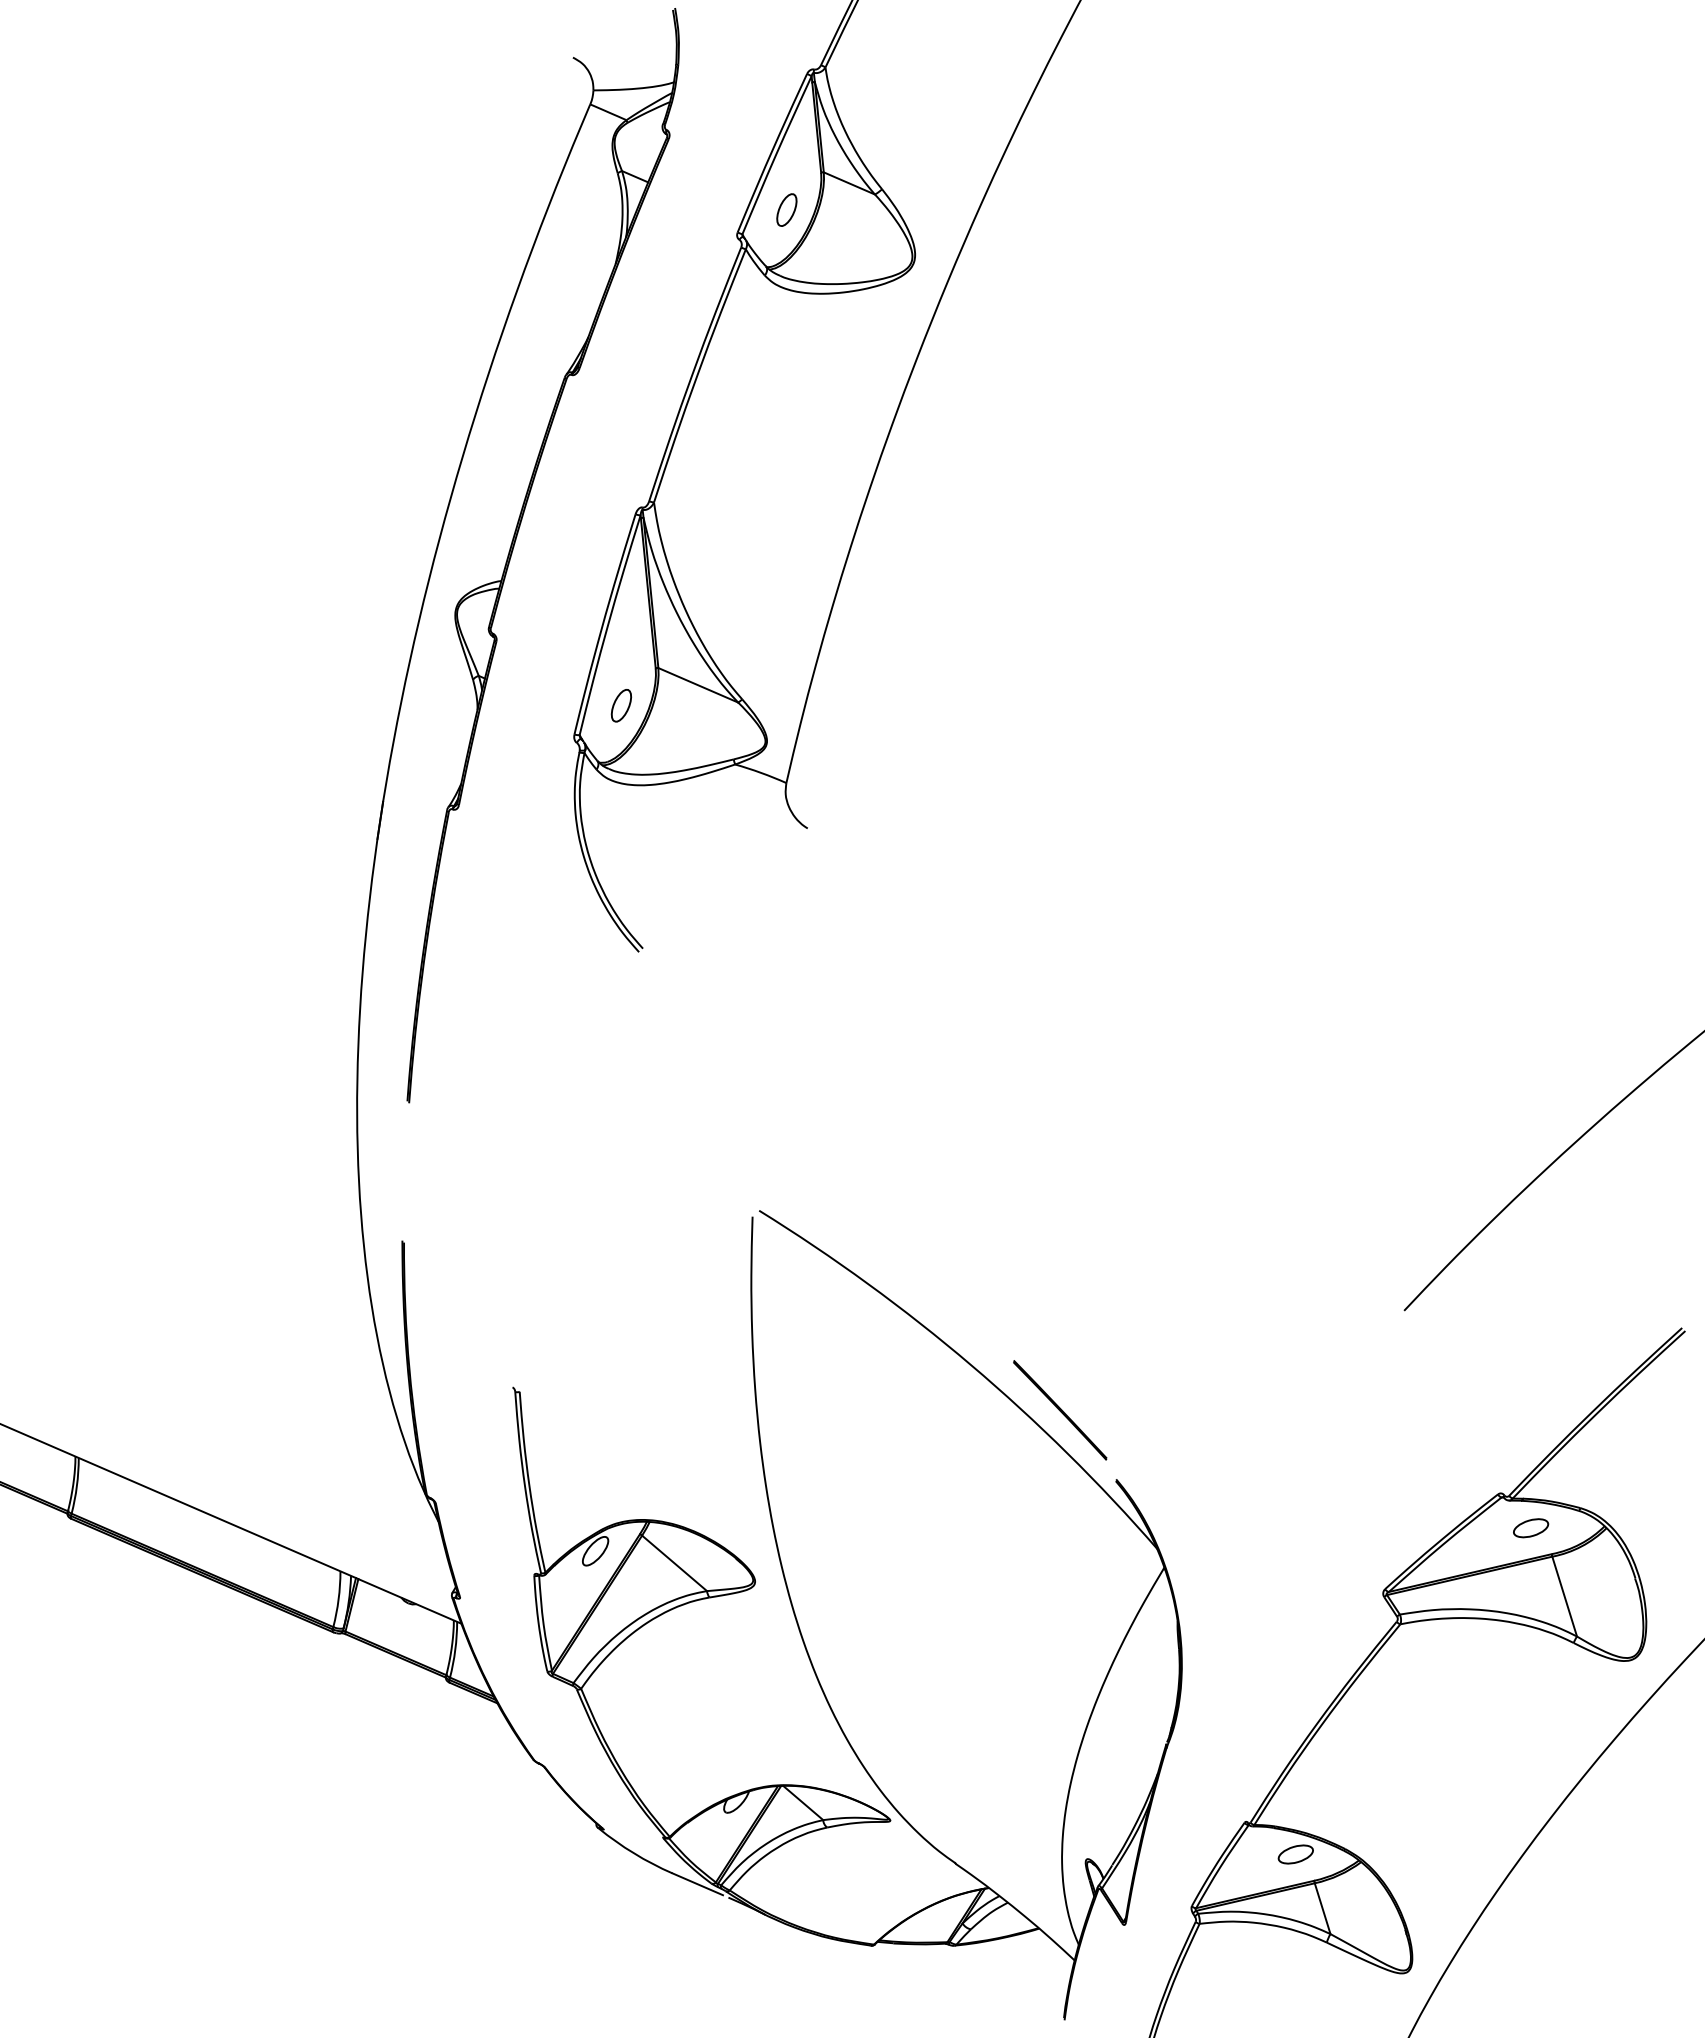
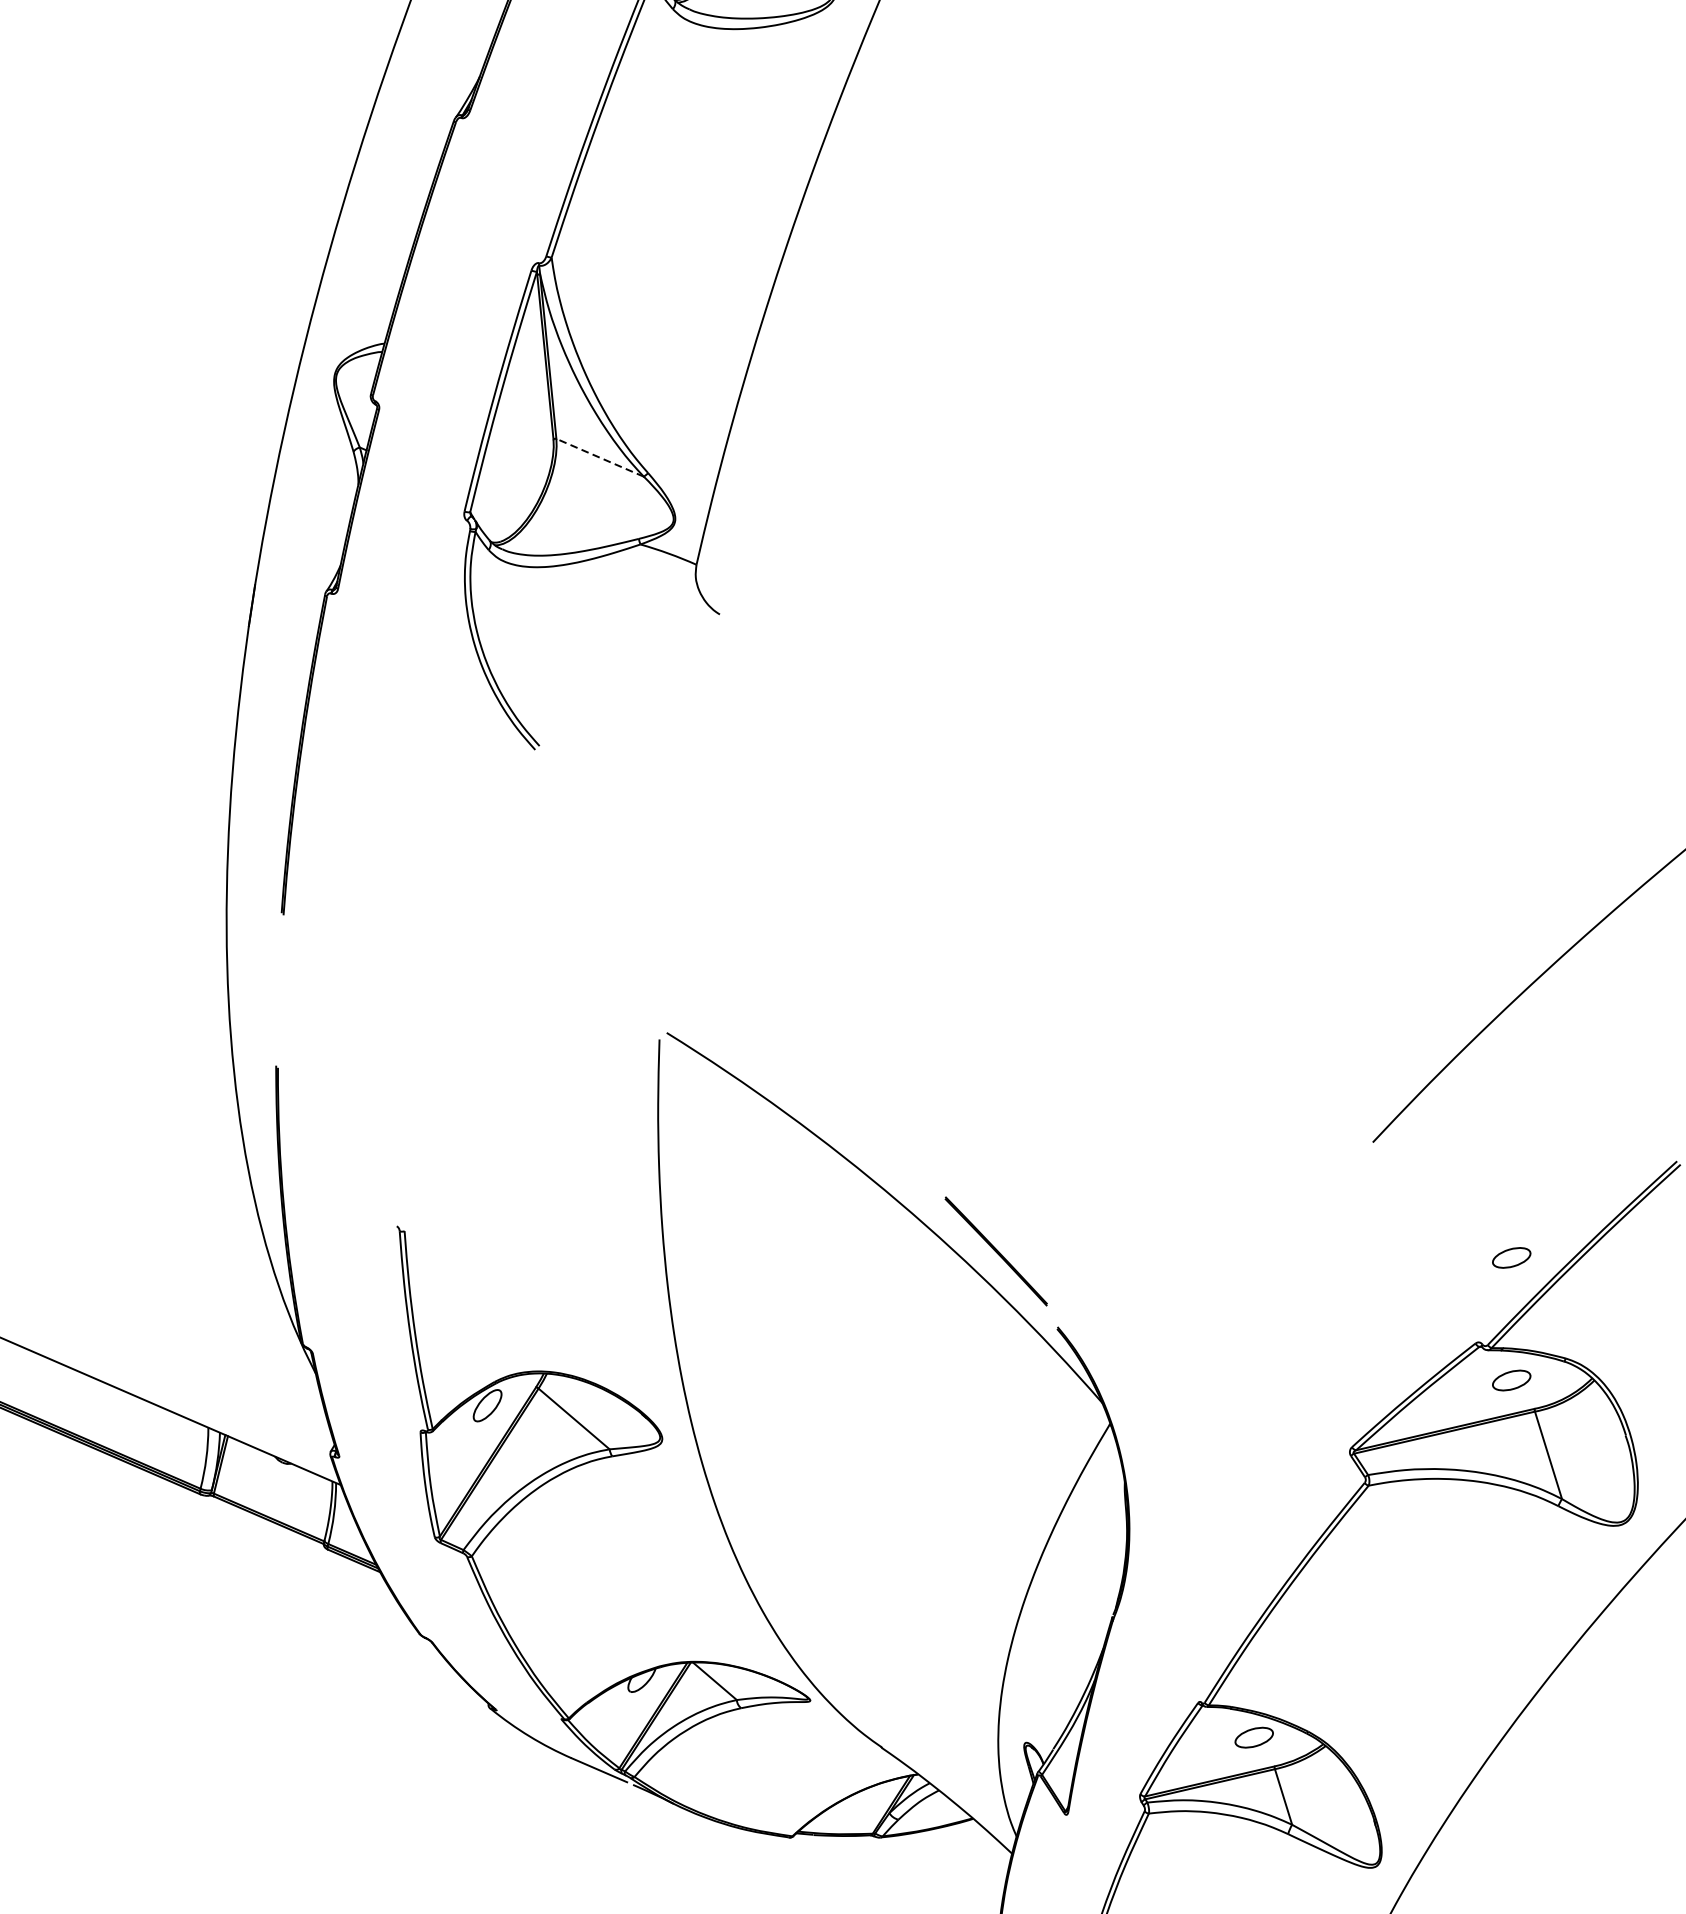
line: (698, 685) -> (600, 457), solid -> dashed
part: (621, 705) -> (516, 479), removed
part: (1531, 1416) -> (1512, 1258), added

